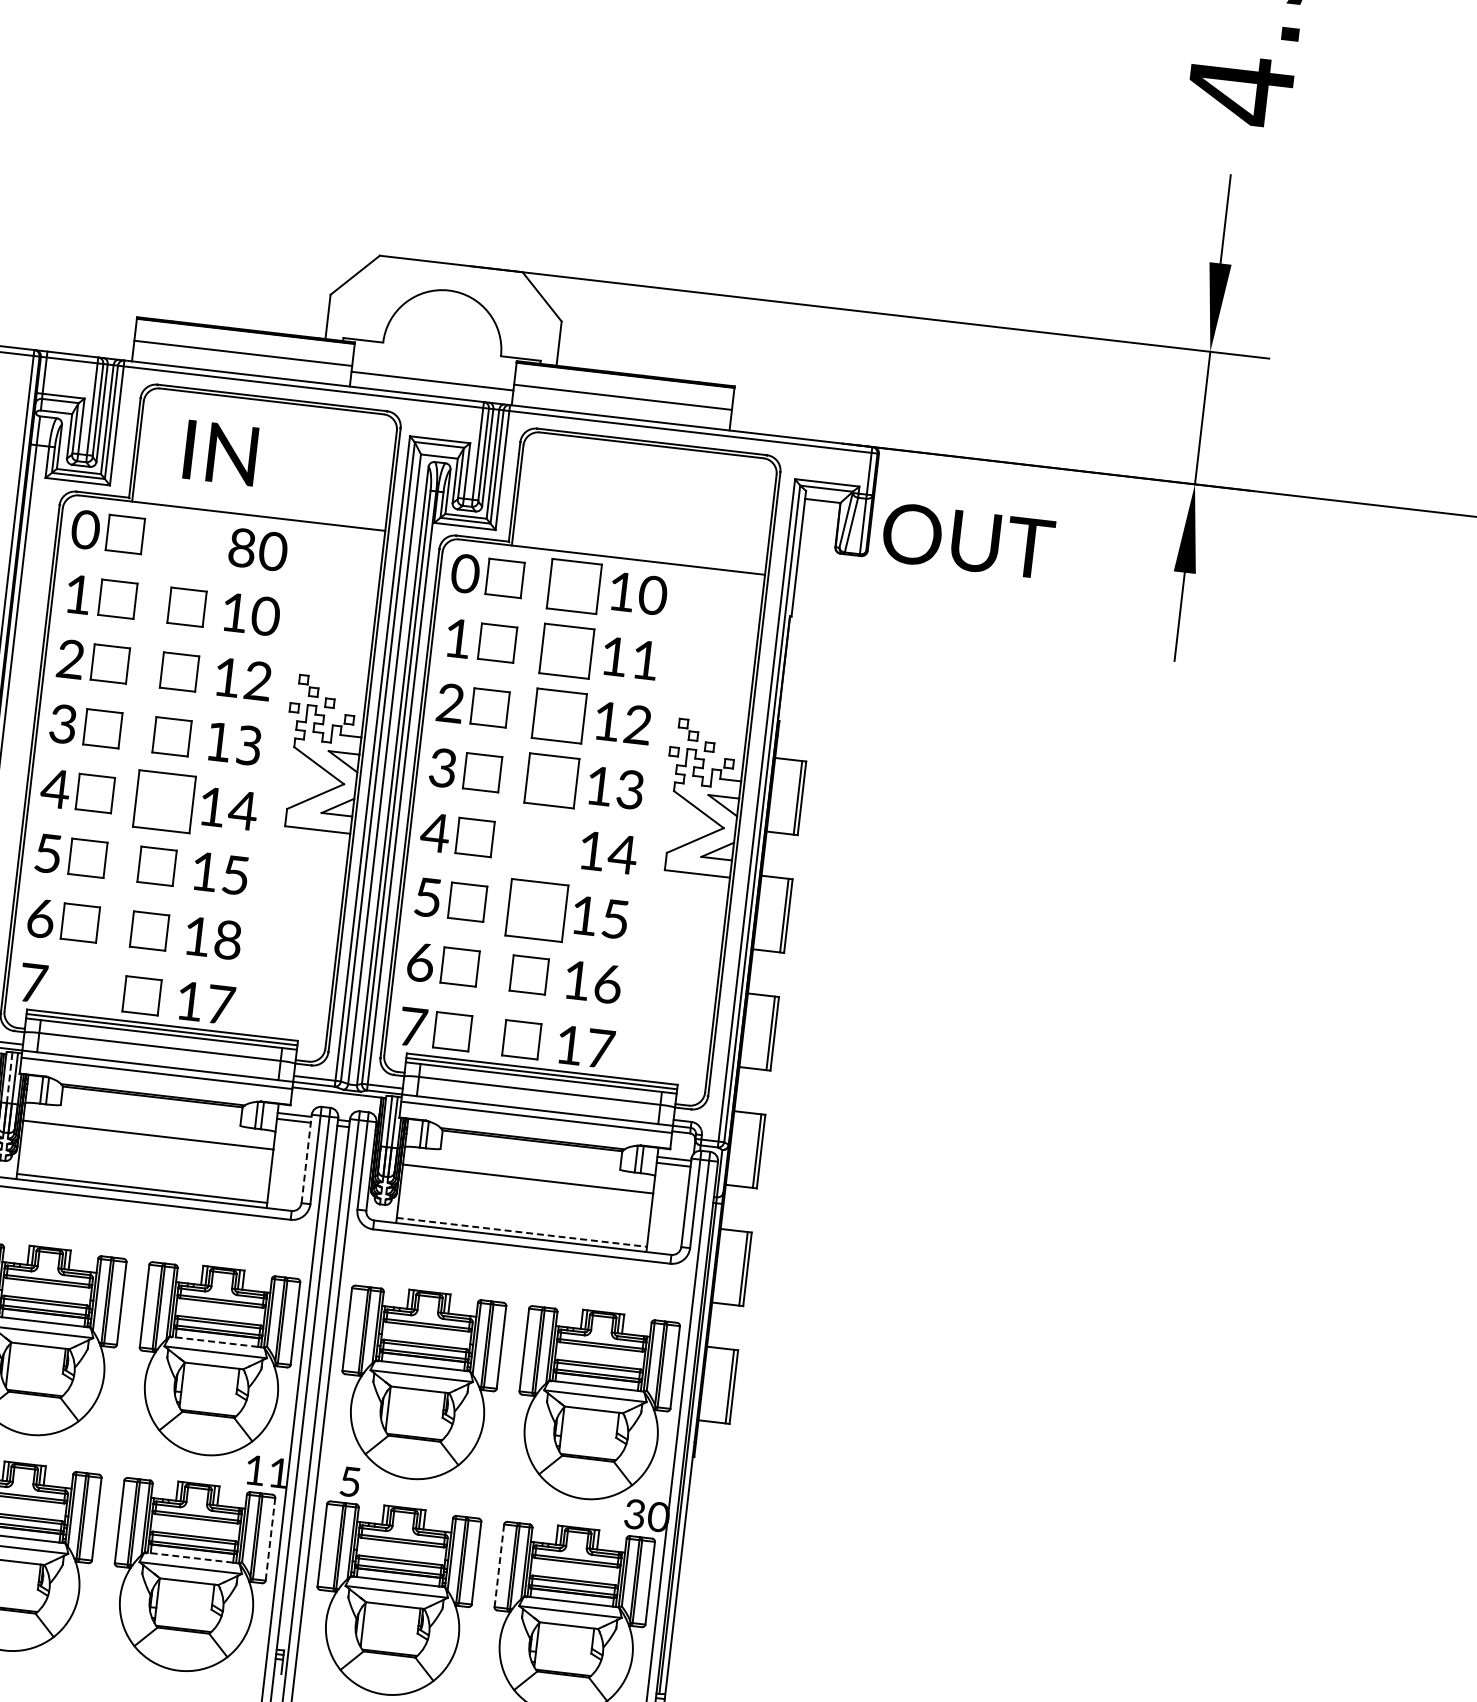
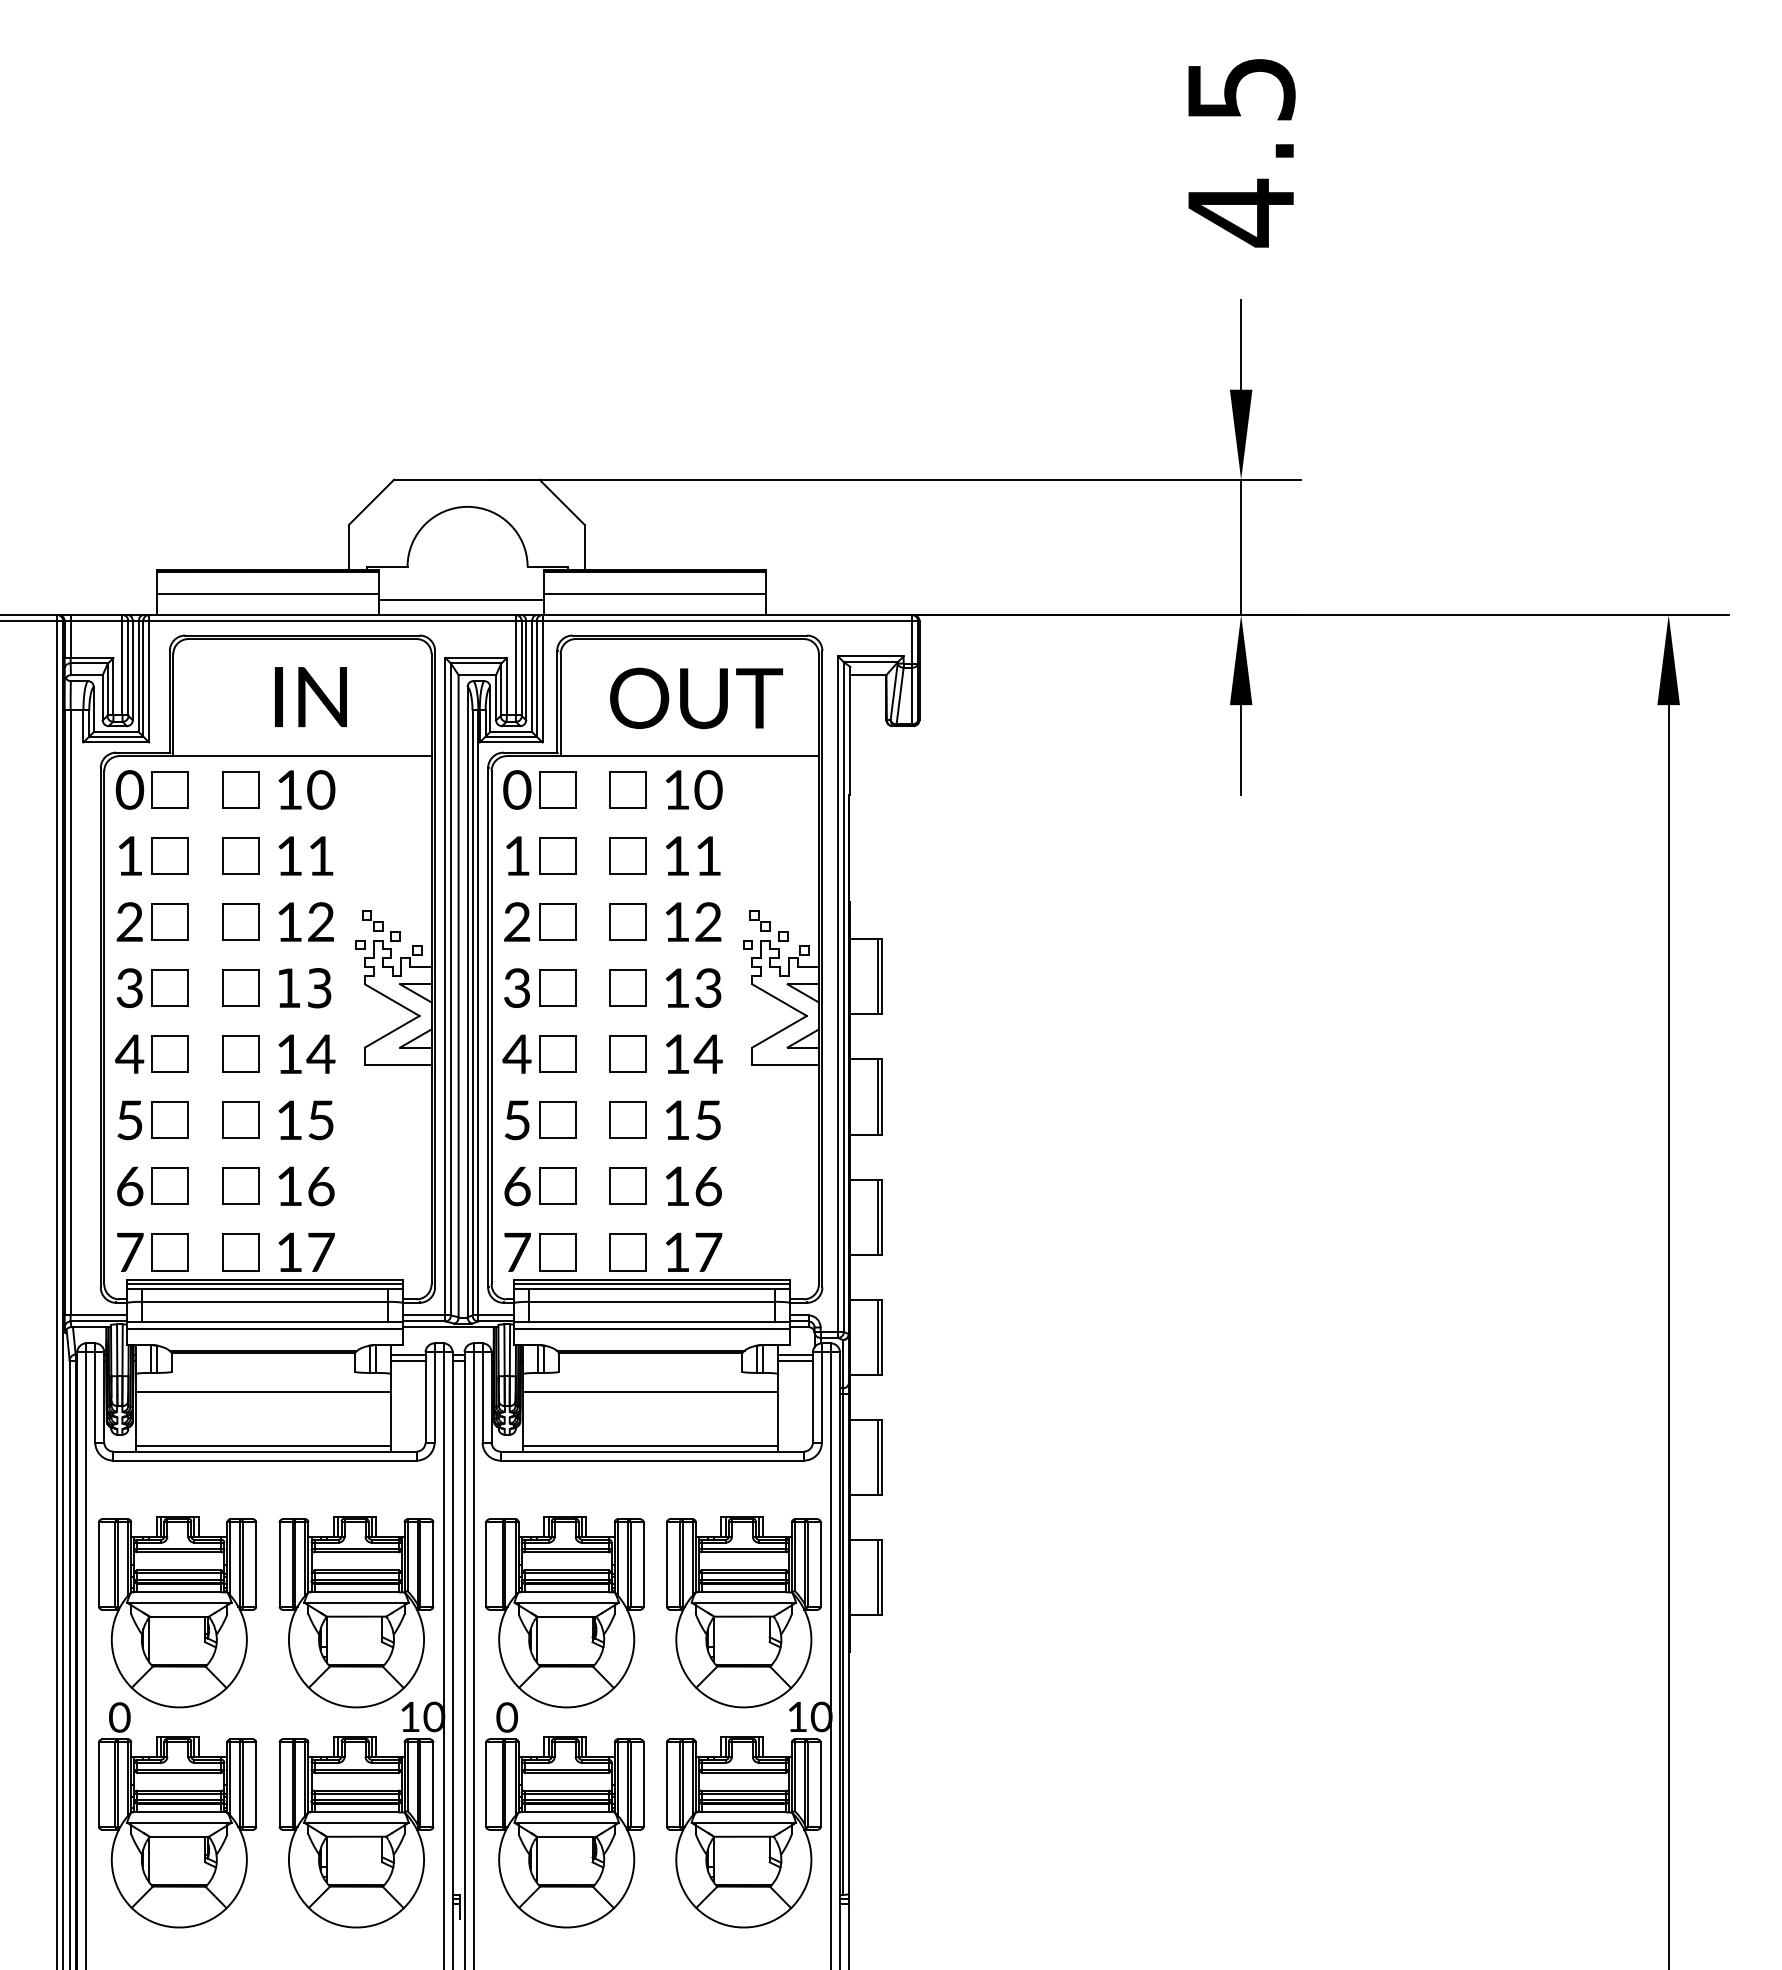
text: (220, 453) -> (310, 697), moved
part: (194, 541) -> (240, 789), added
text: (968, 541) -> (696, 698), moved
text: (242, 547) -> (289, 789), 80 -> 10
part: (573, 585) -> (627, 789), size x0.71
text: (266, 615) -> (321, 855), 10 -> 11
part: (566, 650) -> (627, 855), size x0.71
part: (558, 715) -> (627, 921), size x0.71
part: (551, 779) -> (627, 987), size x0.71
part: (164, 800) -> (240, 1053), size x0.62
part: (543, 844) -> (627, 1053), added
part: (536, 909) -> (627, 1119), size x0.62
text: (228, 939) -> (321, 1185), 18 -> 16
part: (72, 987) -> (169, 1252), added
line: (9, 1077) -> (117, 1350), dashed -> solid
line: (306, 1158) -> (425, 1397), dashed -> solid
line: (521, 1232) -> (650, 1446), dashed -> solid
line: (213, 1341) -> (353, 1592), dashed -> solid
text: (279, 1472) -> (434, 1716), 11 -> 10
text: (349, 1481) -> (506, 1717), 5 -> 0
text: (635, 1513) -> (797, 1716), 30 -> 10
line: (270, 1540) -> (433, 1785), dashed -> solid
line: (188, 1557) -> (353, 1812), dashed -> solid
line: (498, 1565) -> (666, 1784), dashed -> solid

